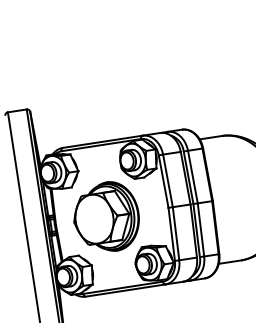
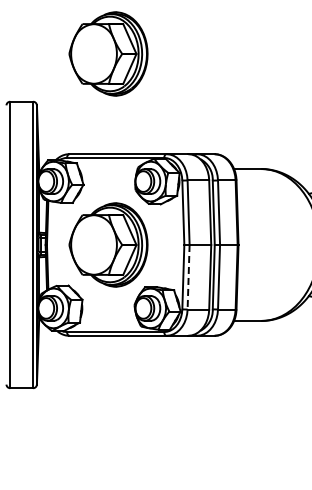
part: (82, 60) -> (108, 53), added
line: (176, 233) -> (188, 277), solid -> dashed

